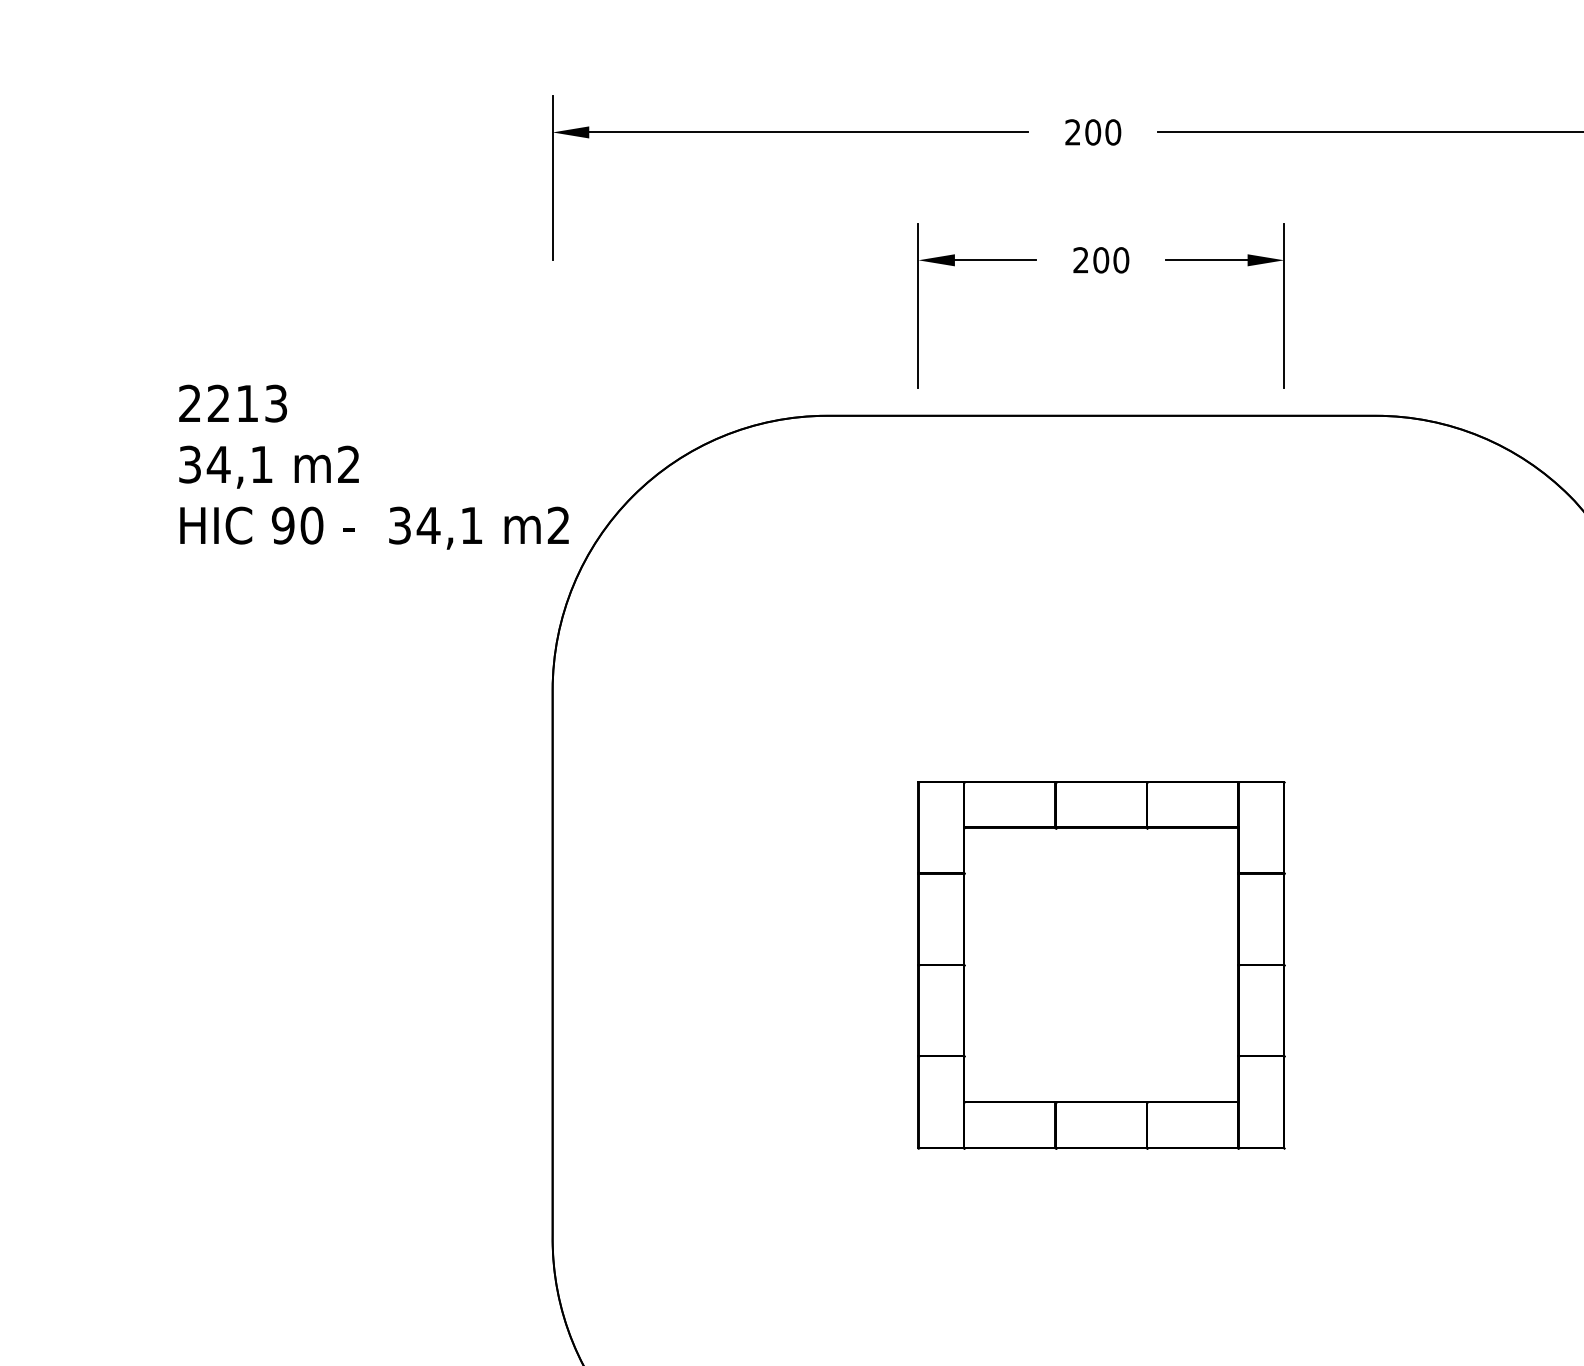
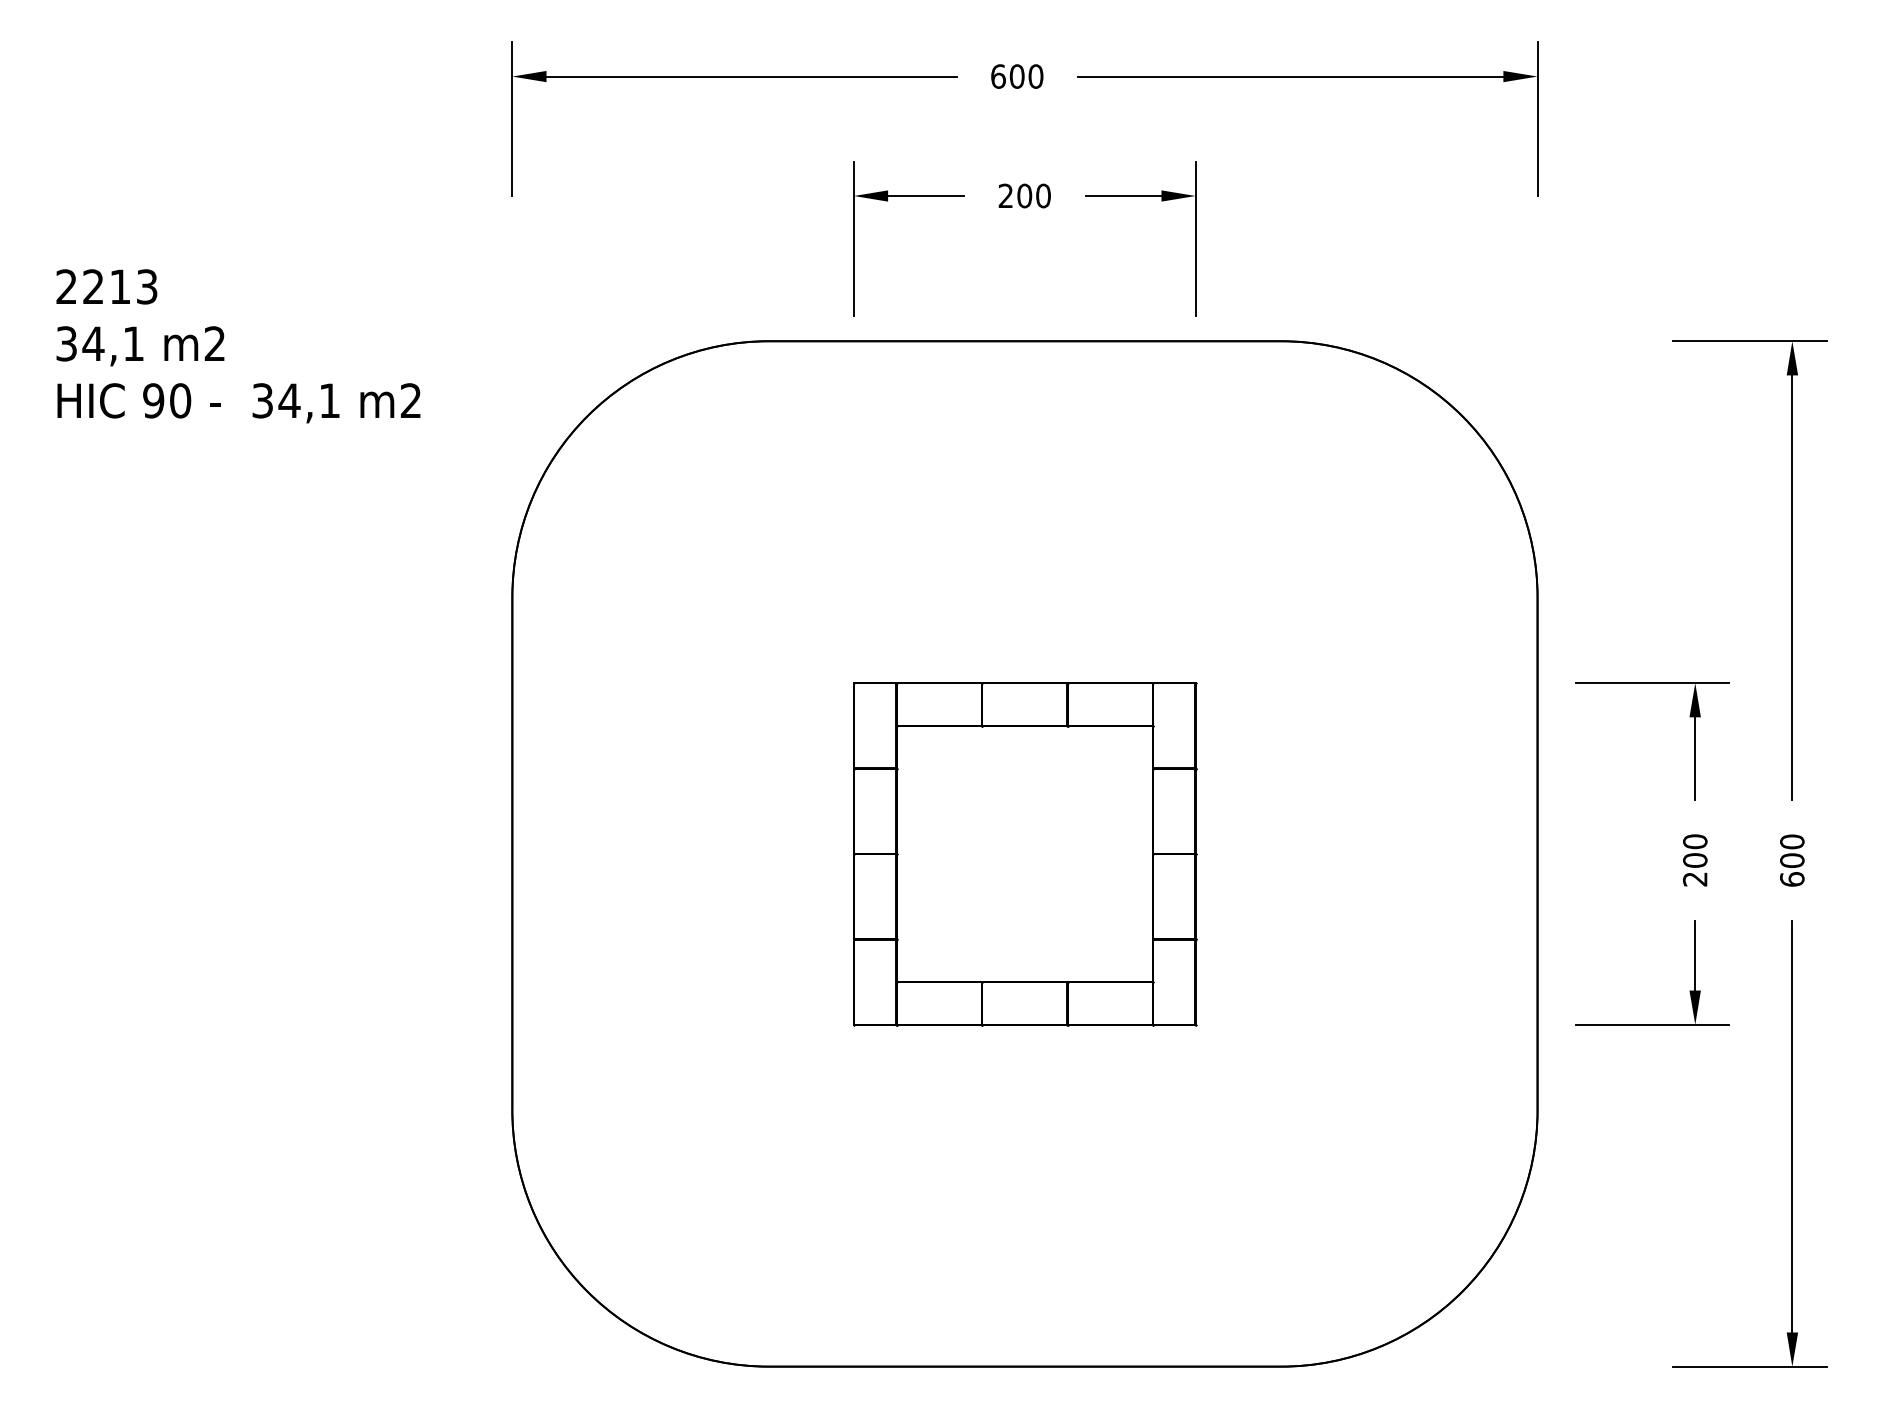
text: (1073, 132) -> (998, 76), 200 -> 600
text: (374, 467) -> (238, 346), moved

